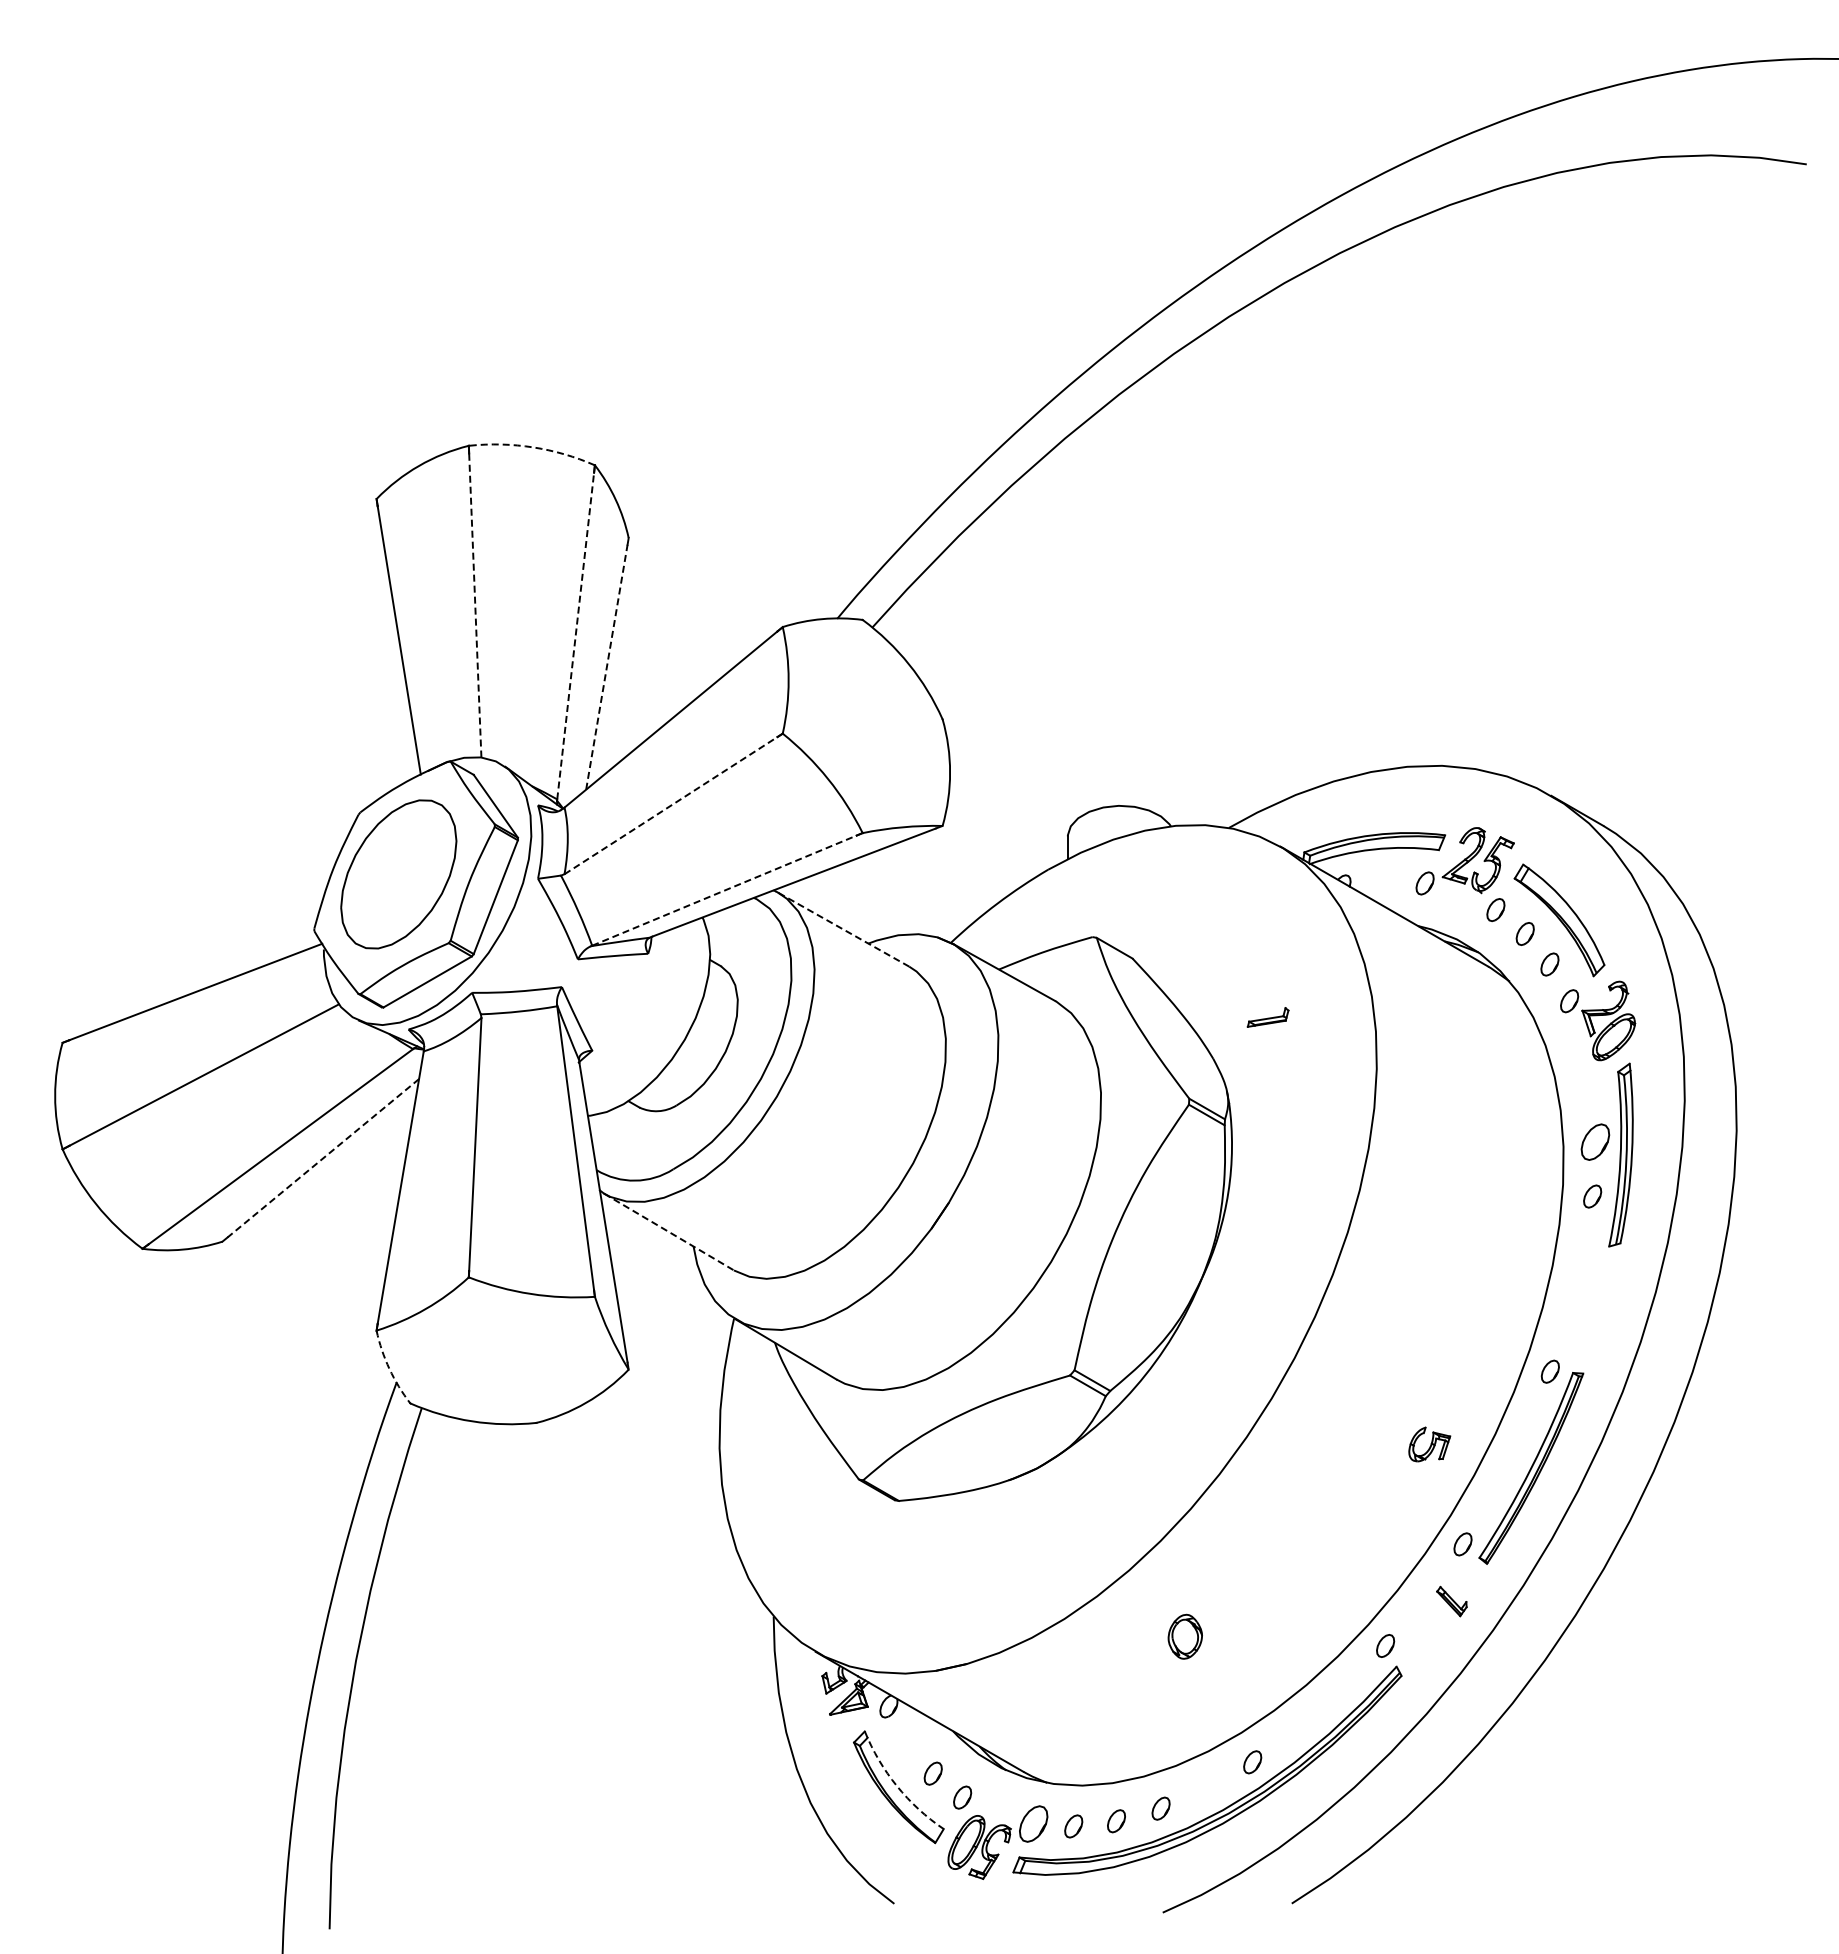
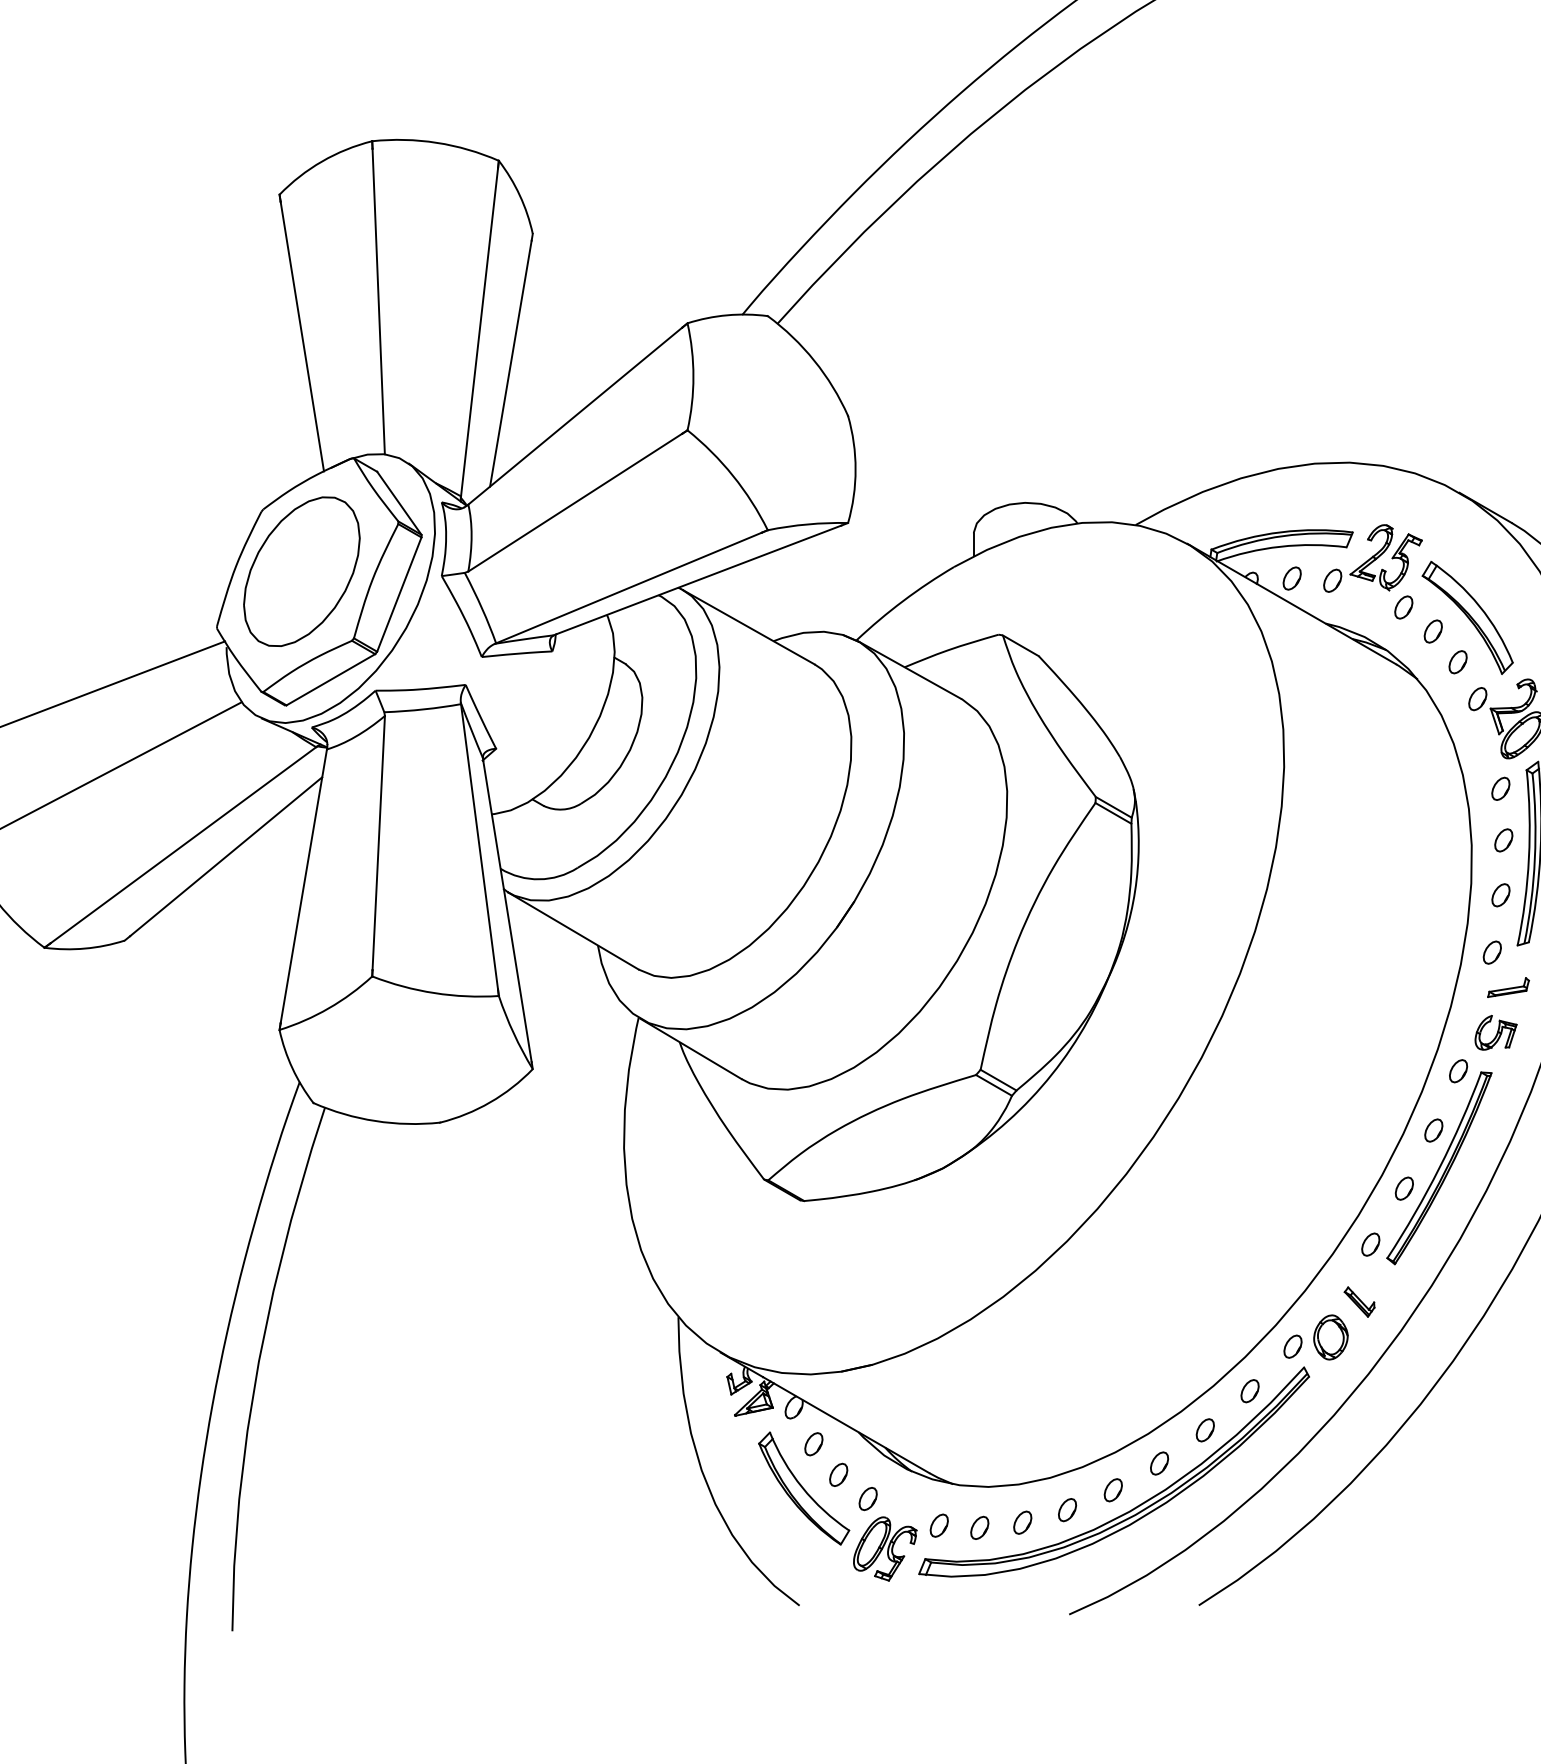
arc: (533, 447) -> (437, 142), dashed -> solid
line: (475, 604) -> (378, 300), dashed -> solid
line: (575, 635) -> (479, 331), dashed -> solid
line: (606, 666) -> (510, 362), dashed -> solid
line: (671, 805) -> (575, 502), dashed -> solid
part: (1384, 881) -> (1291, 578), added
line: (724, 890) -> (629, 587), dashed -> solid
line: (843, 929) -> (748, 627), dashed -> solid
part: (1267, 1017) -> (1507, 987), moved
part: (1592, 1090) -> (1500, 788), added
part: (1595, 1141) -> (1503, 839), size x0.62
line: (323, 1158) -> (226, 857), dashed -> solid
line: (669, 1232) -> (573, 931), dashed -> solid
part: (1583, 1253) -> (1491, 952), added
arc: (389, 1368) -> (292, 1067), dashed -> solid
part: (1525, 1430) -> (1433, 1130), added
part: (1429, 1444) -> (1495, 1032), moved
part: (1496, 1488) -> (1404, 1188), added
part: (1184, 1636) -> (1330, 1337), moved
part: (1342, 1690) -> (1249, 1391), added
part: (1297, 1729) -> (1204, 1430), added
part: (908, 1743) -> (813, 1444), added
arc: (896, 1786) -> (801, 1487), dashed -> solid
part: (1206, 1788) -> (1113, 1489), added
part: (1032, 1824) -> (938, 1525), size x0.62

